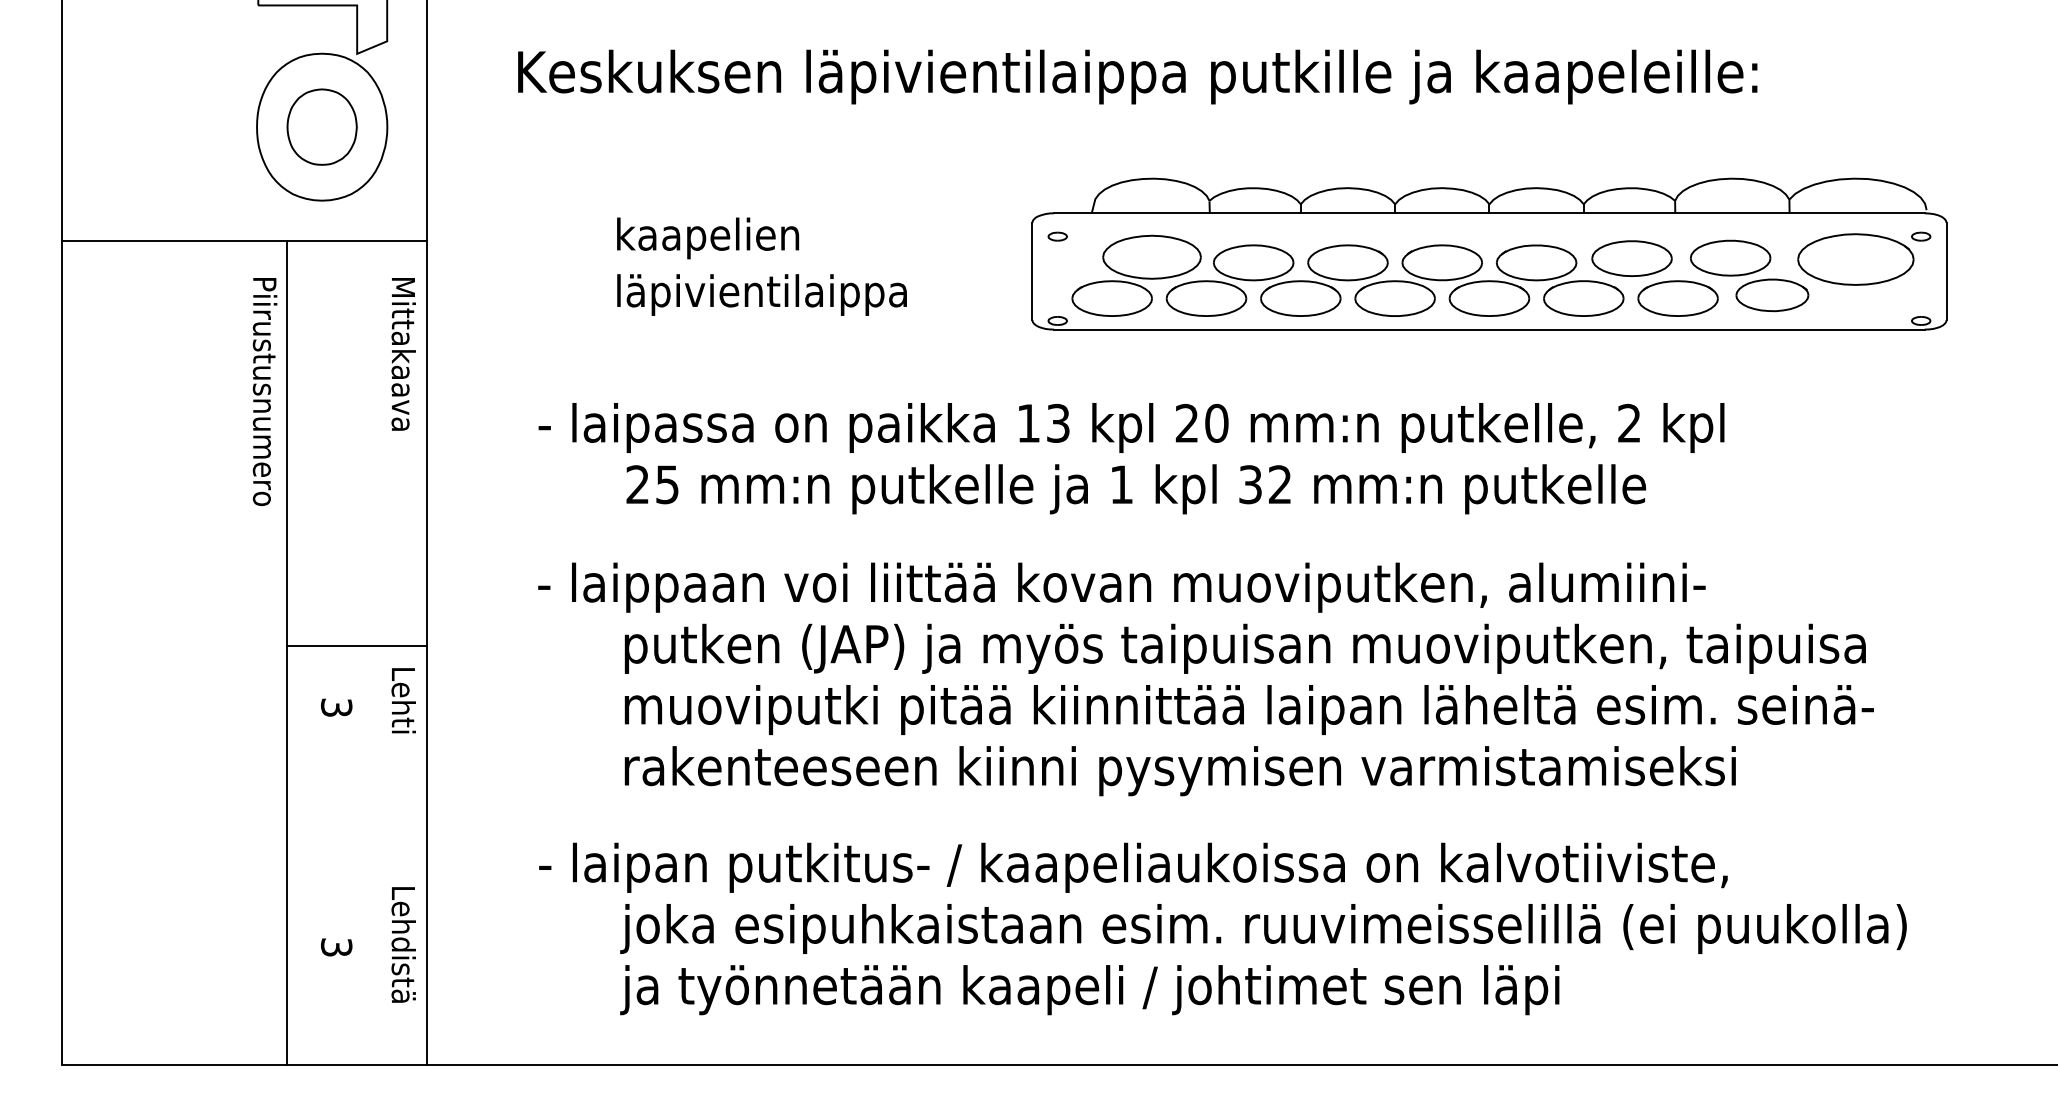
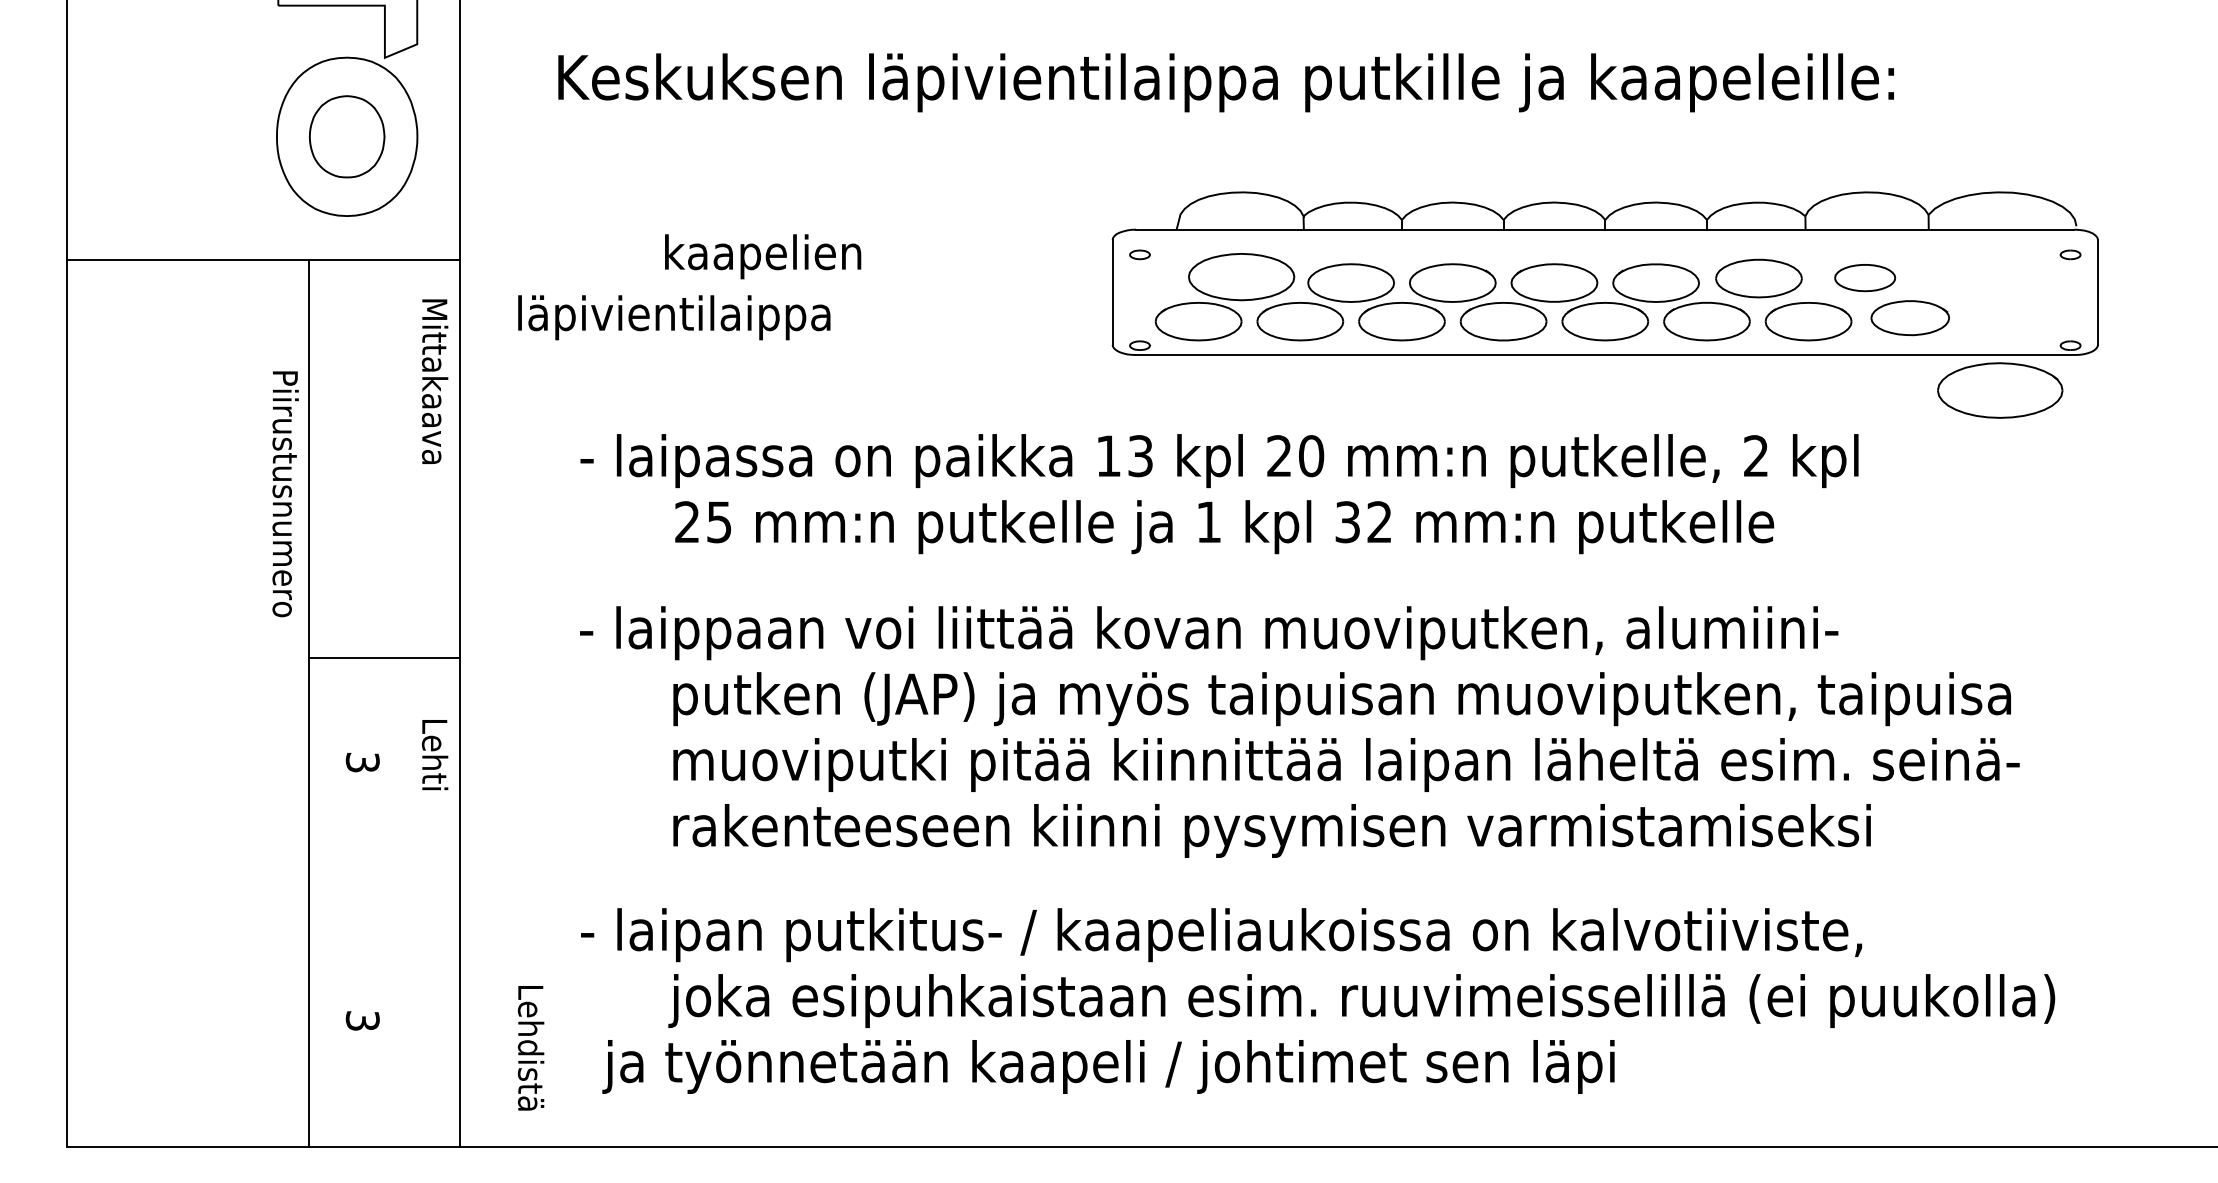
part: (1729, 257) -> (1864, 277), size x0.7
part: (1856, 259) -> (2000, 390), moved
text: (762, 294) -> (674, 317), moved
text: (264, 392) -> (285, 494), moved
line: (356, 645) -> (384, 657), moved
text: (403, 945) -> (530, 1048), moved
text: (1089, 989) -> (1108, 1066), moved

